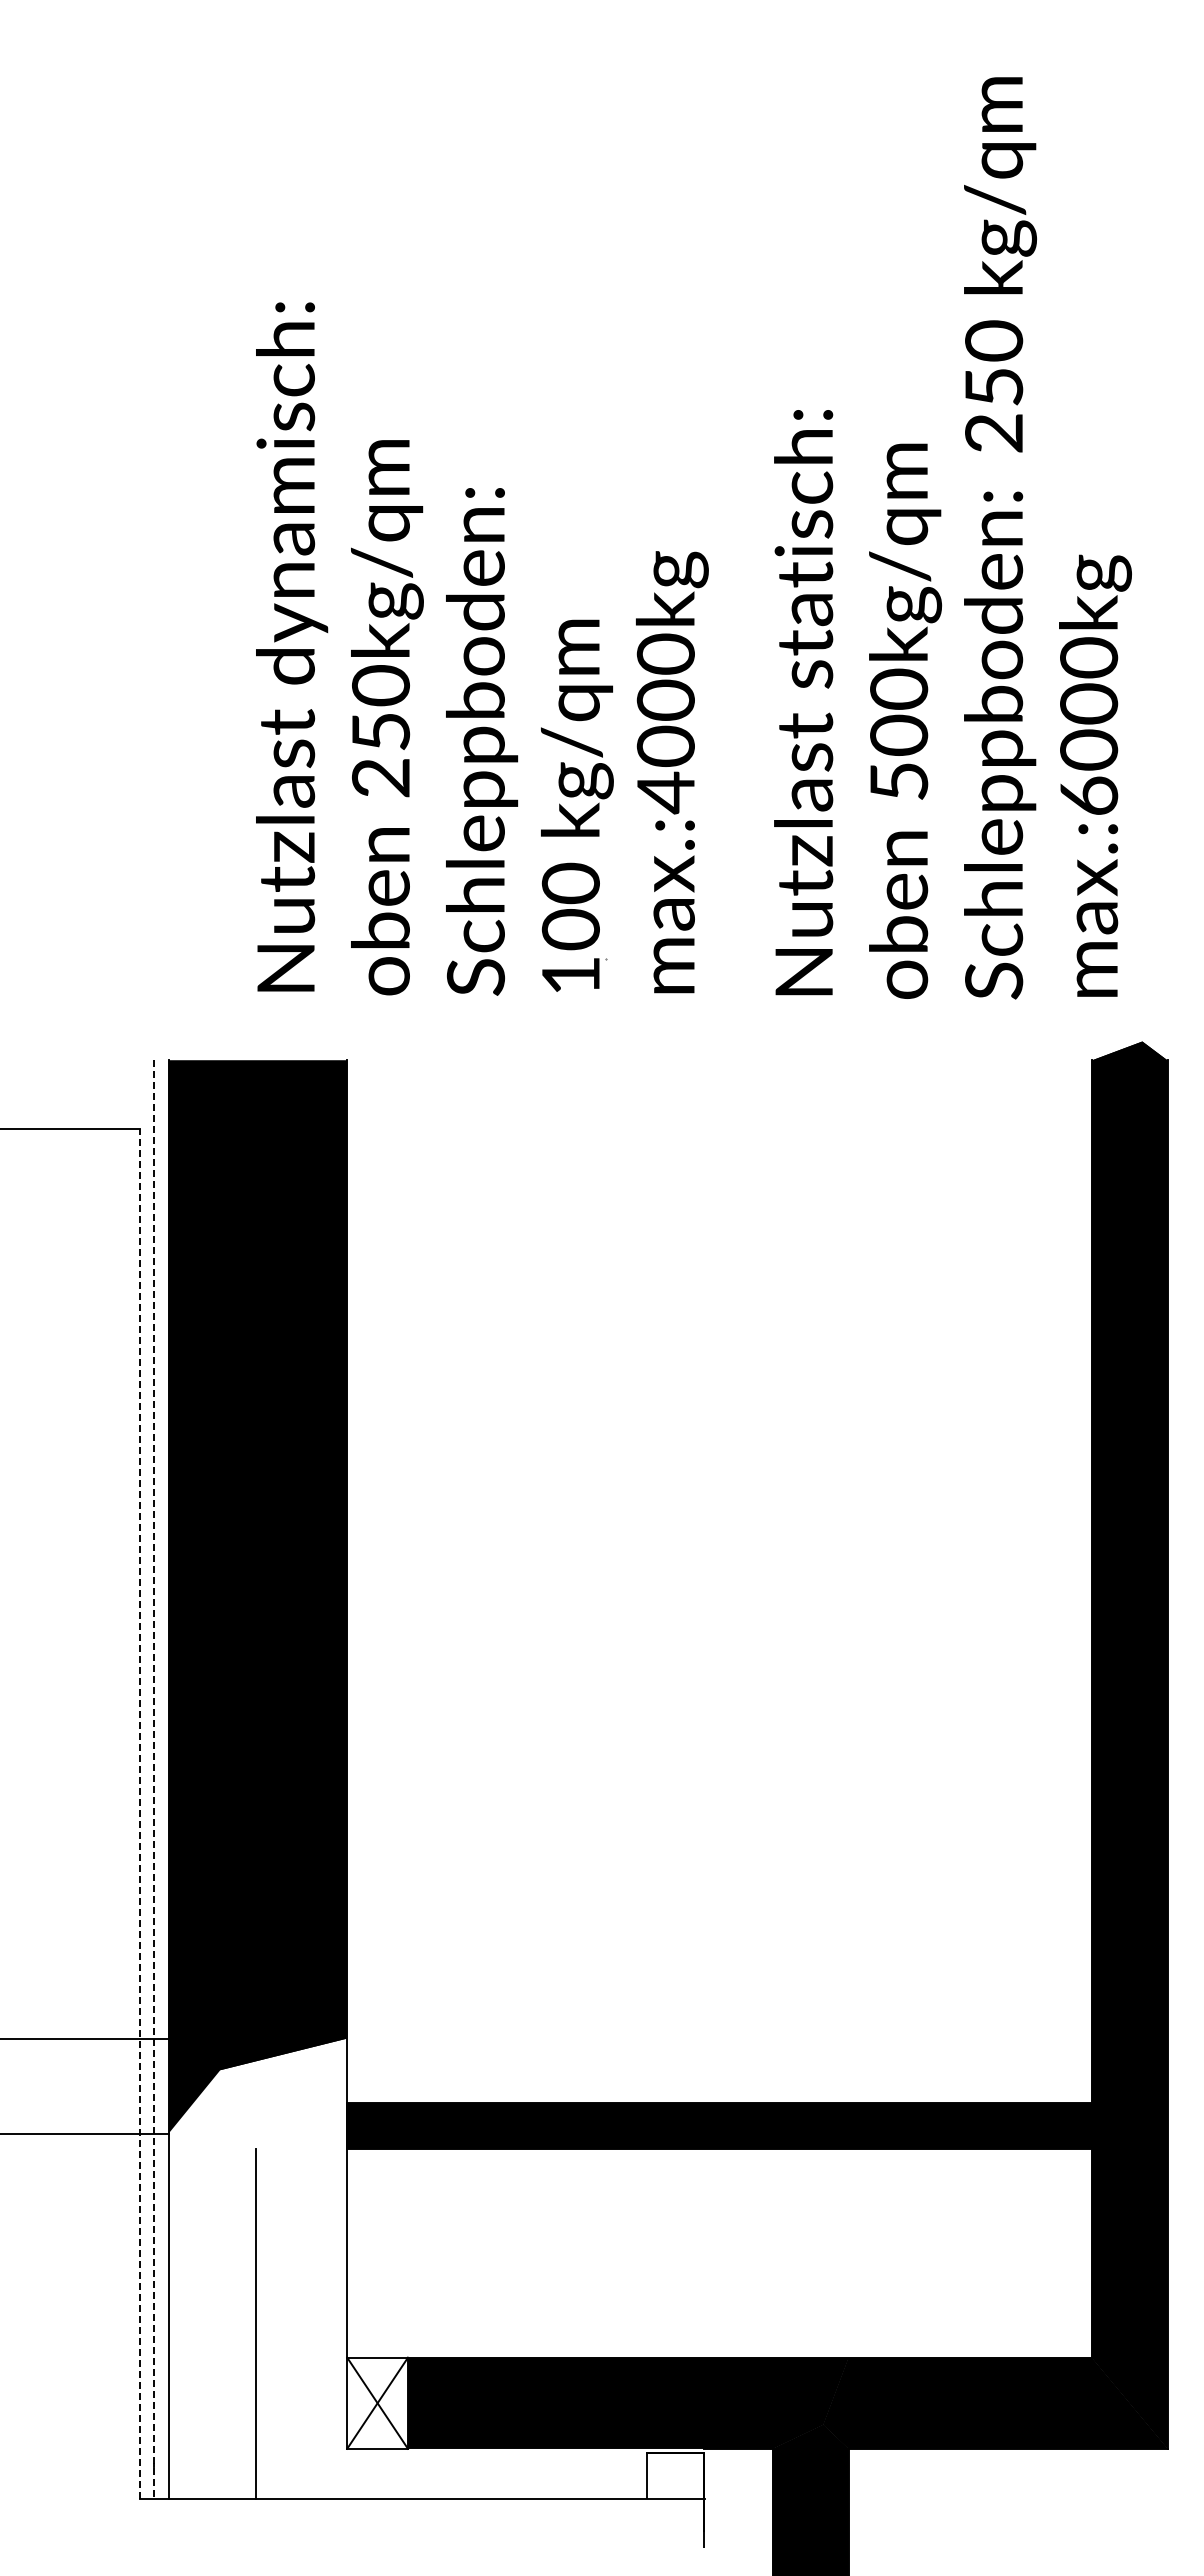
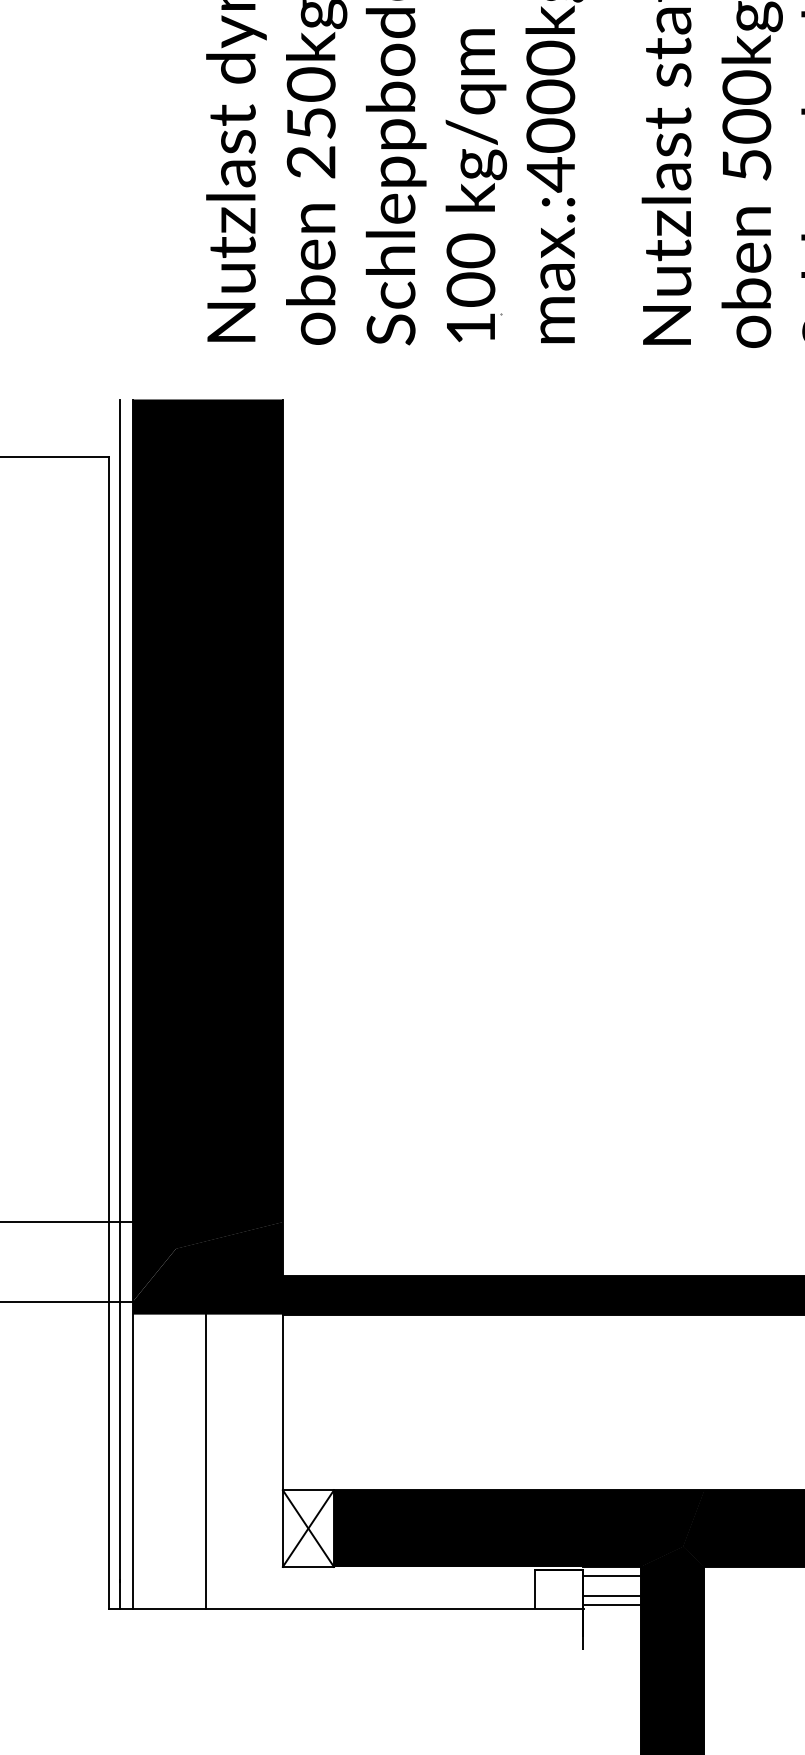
line: (153, 1780) -> (120, 1005), dashed -> solid
line: (140, 1813) -> (109, 1032), dashed -> solid
fill: (257, 2093) -> (207, 1268), added
line: (738, 2460) -> (611, 1576), added
line: (738, 2483) -> (611, 1596), added
line: (738, 2494) -> (611, 1605), added

